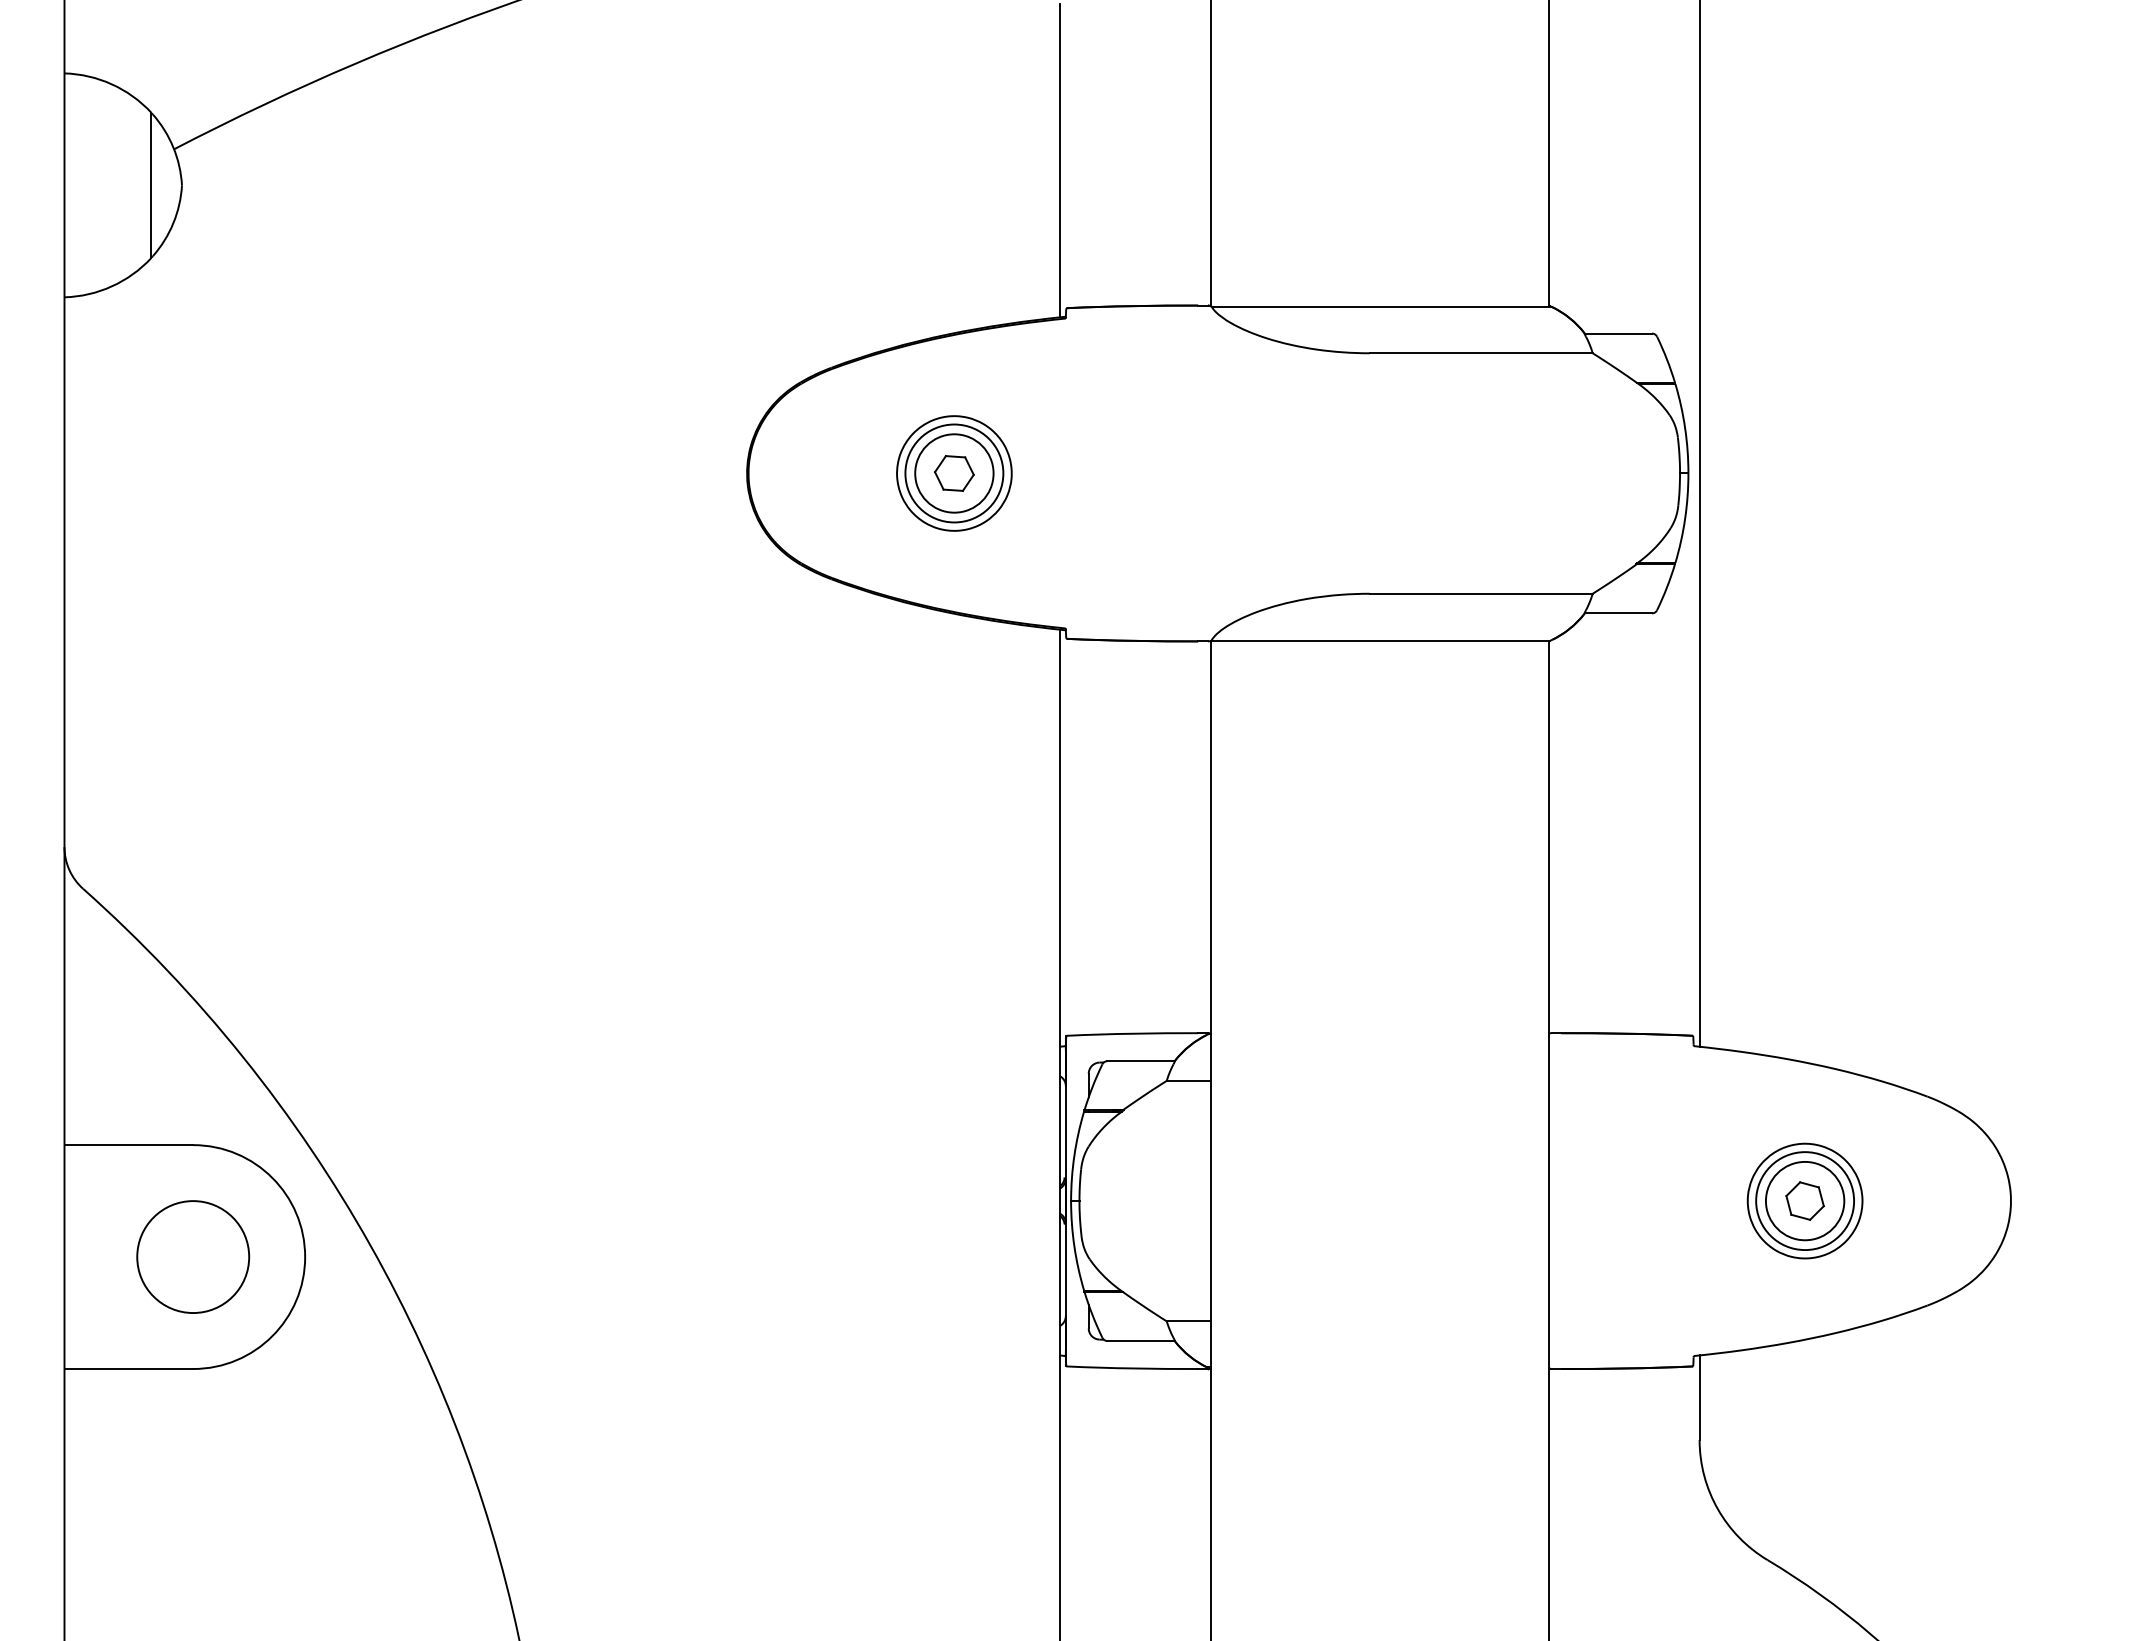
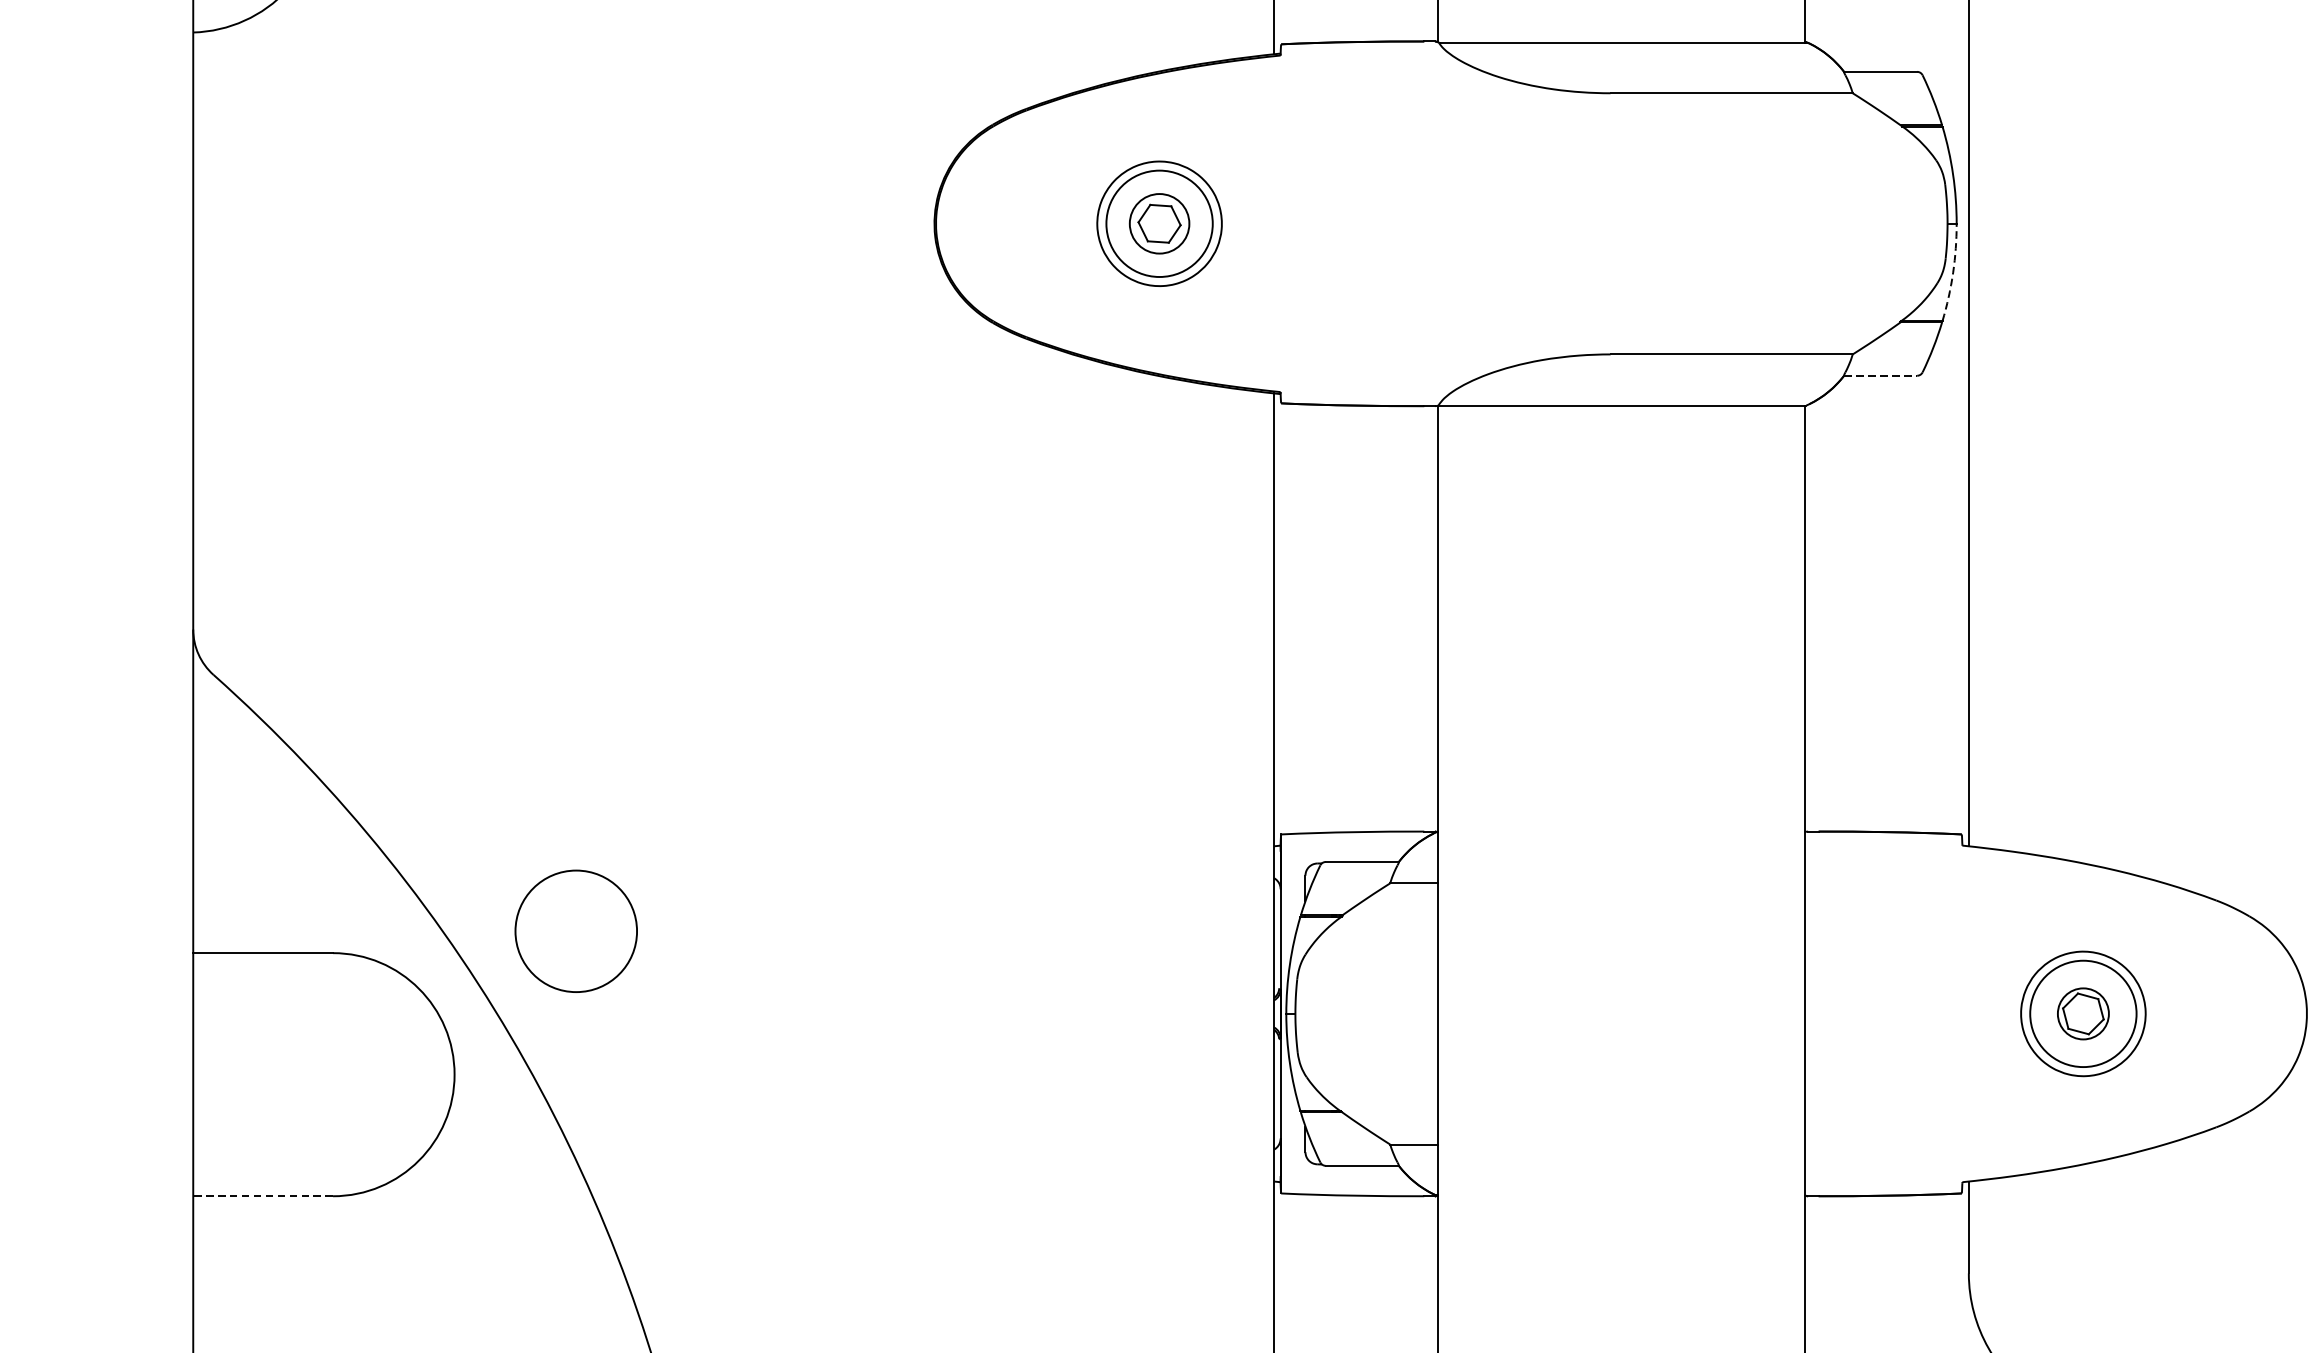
circle: (954, 473) -> (1159, 223), size x0.7
arc: (1685, 518) -> (1953, 272), solid -> dashed
line: (1618, 613) -> (1880, 375), solid -> dashed
circle: (1804, 1200) -> (2082, 1013), size x0.6
circle: (193, 1256) -> (576, 930), moved
line: (128, 1369) -> (262, 1196), solid -> dashed

